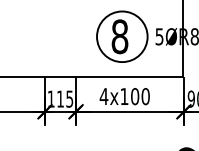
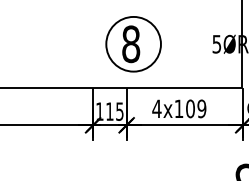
part: (122, 36) -> (133, 44), moved
text: (145, 96) -> (201, 108), 4x100 -> 4x109

